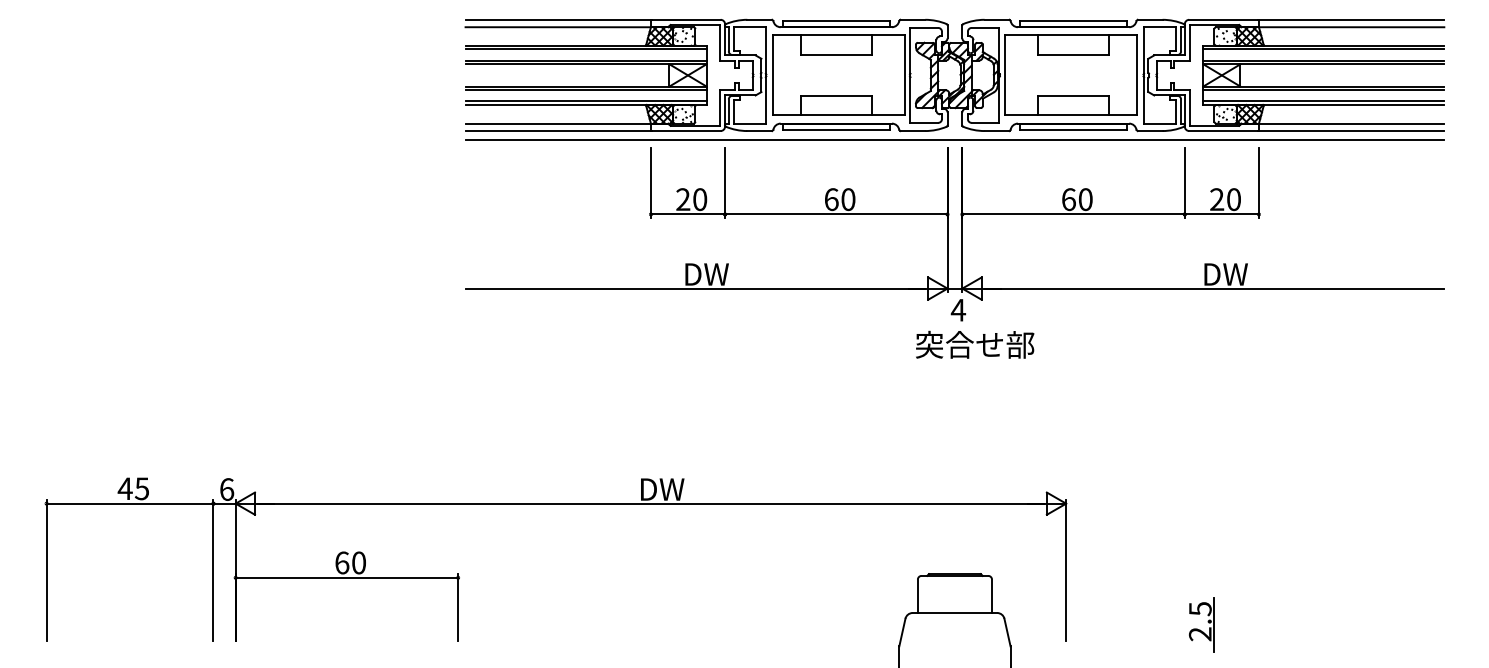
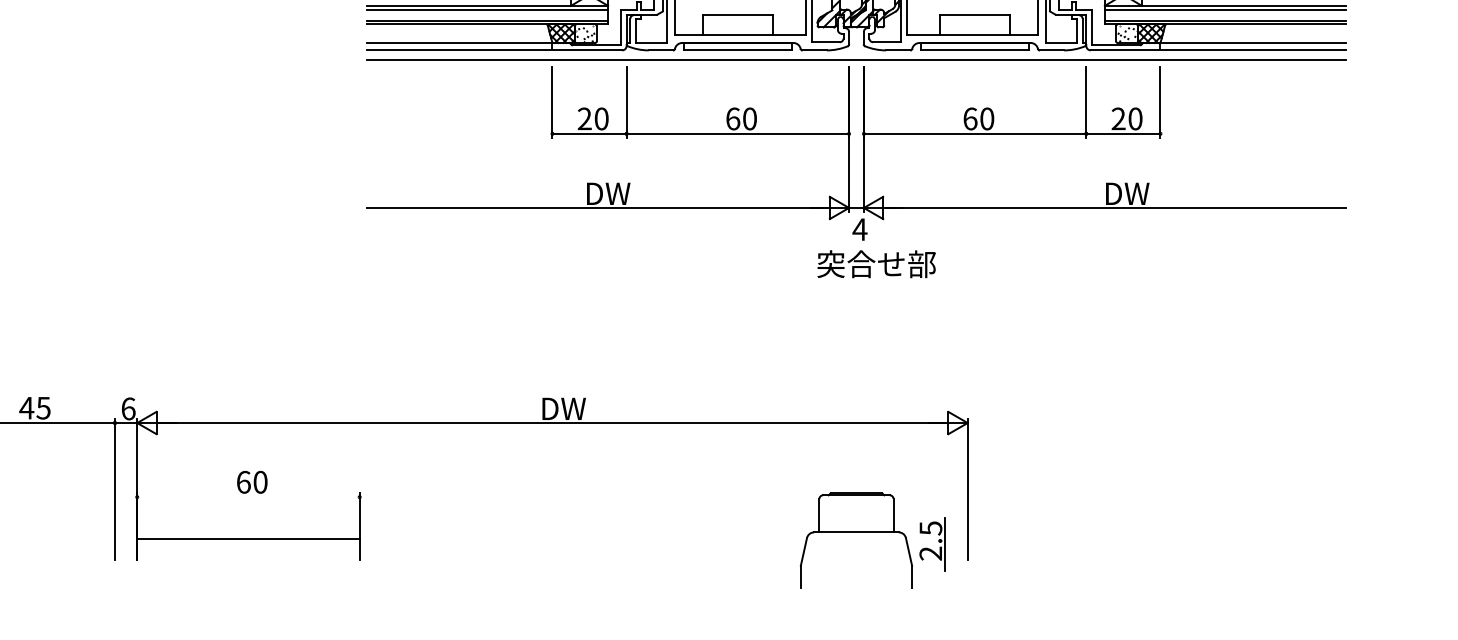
line: (346, 577) -> (248, 538), moved
part: (1201, 624) -> (932, 543), moved

